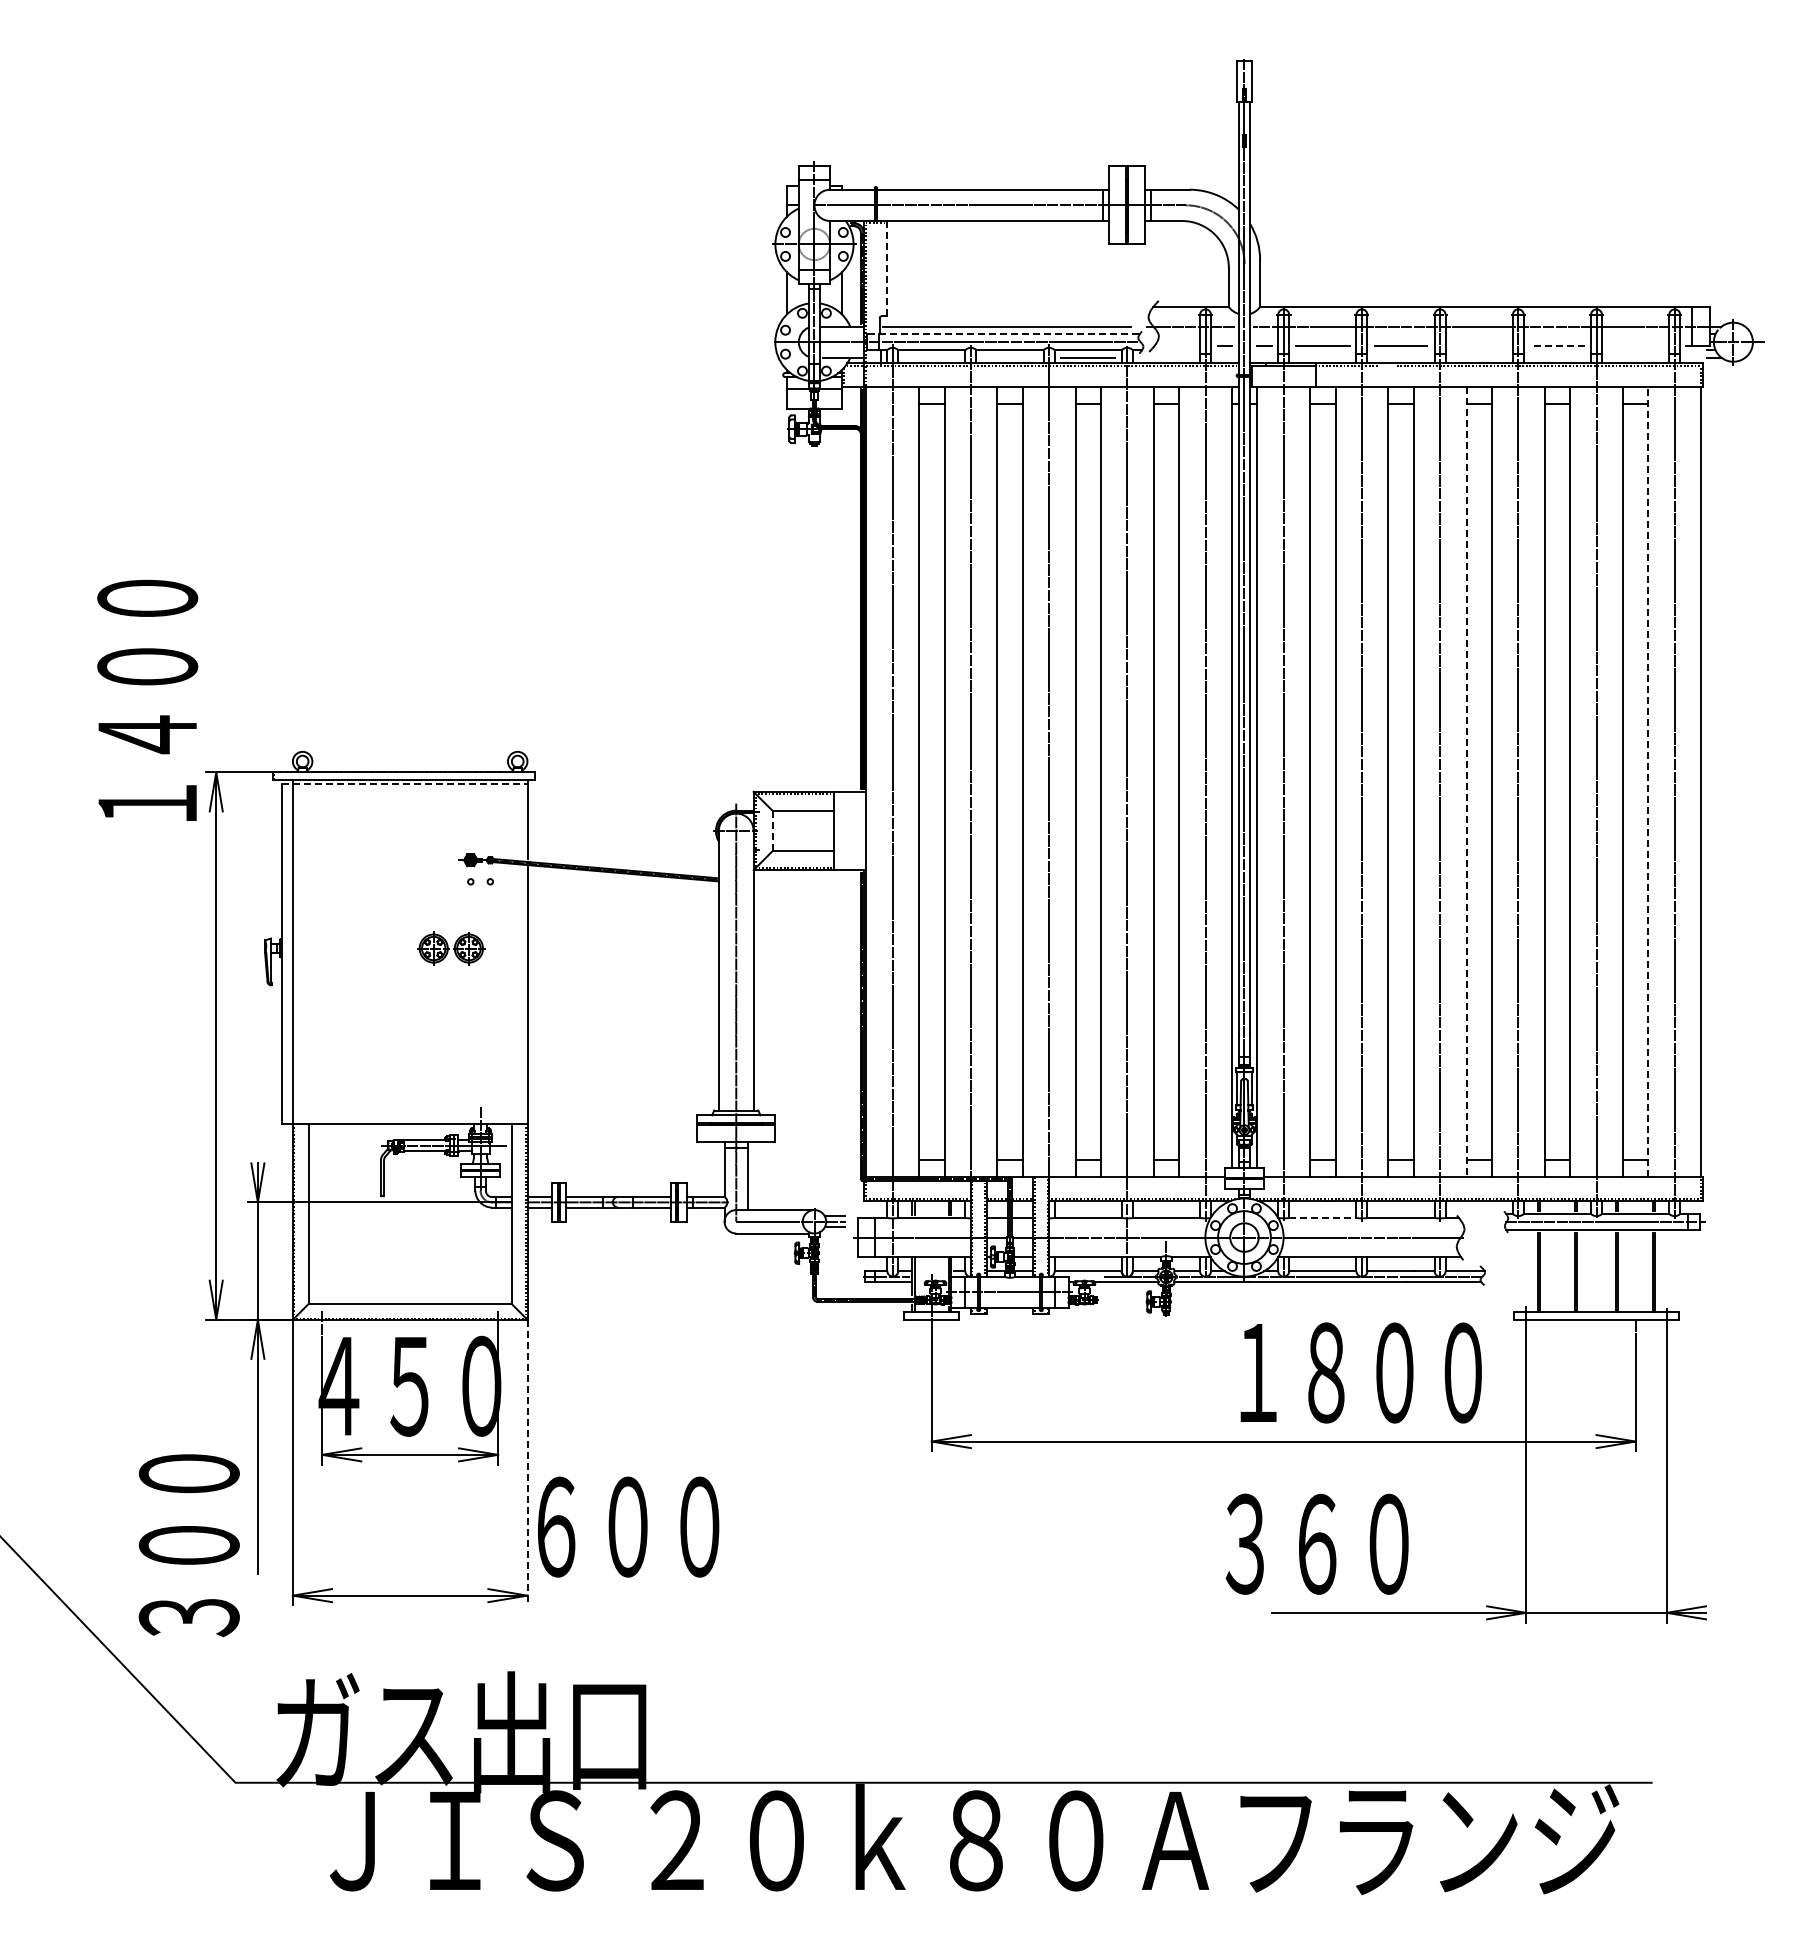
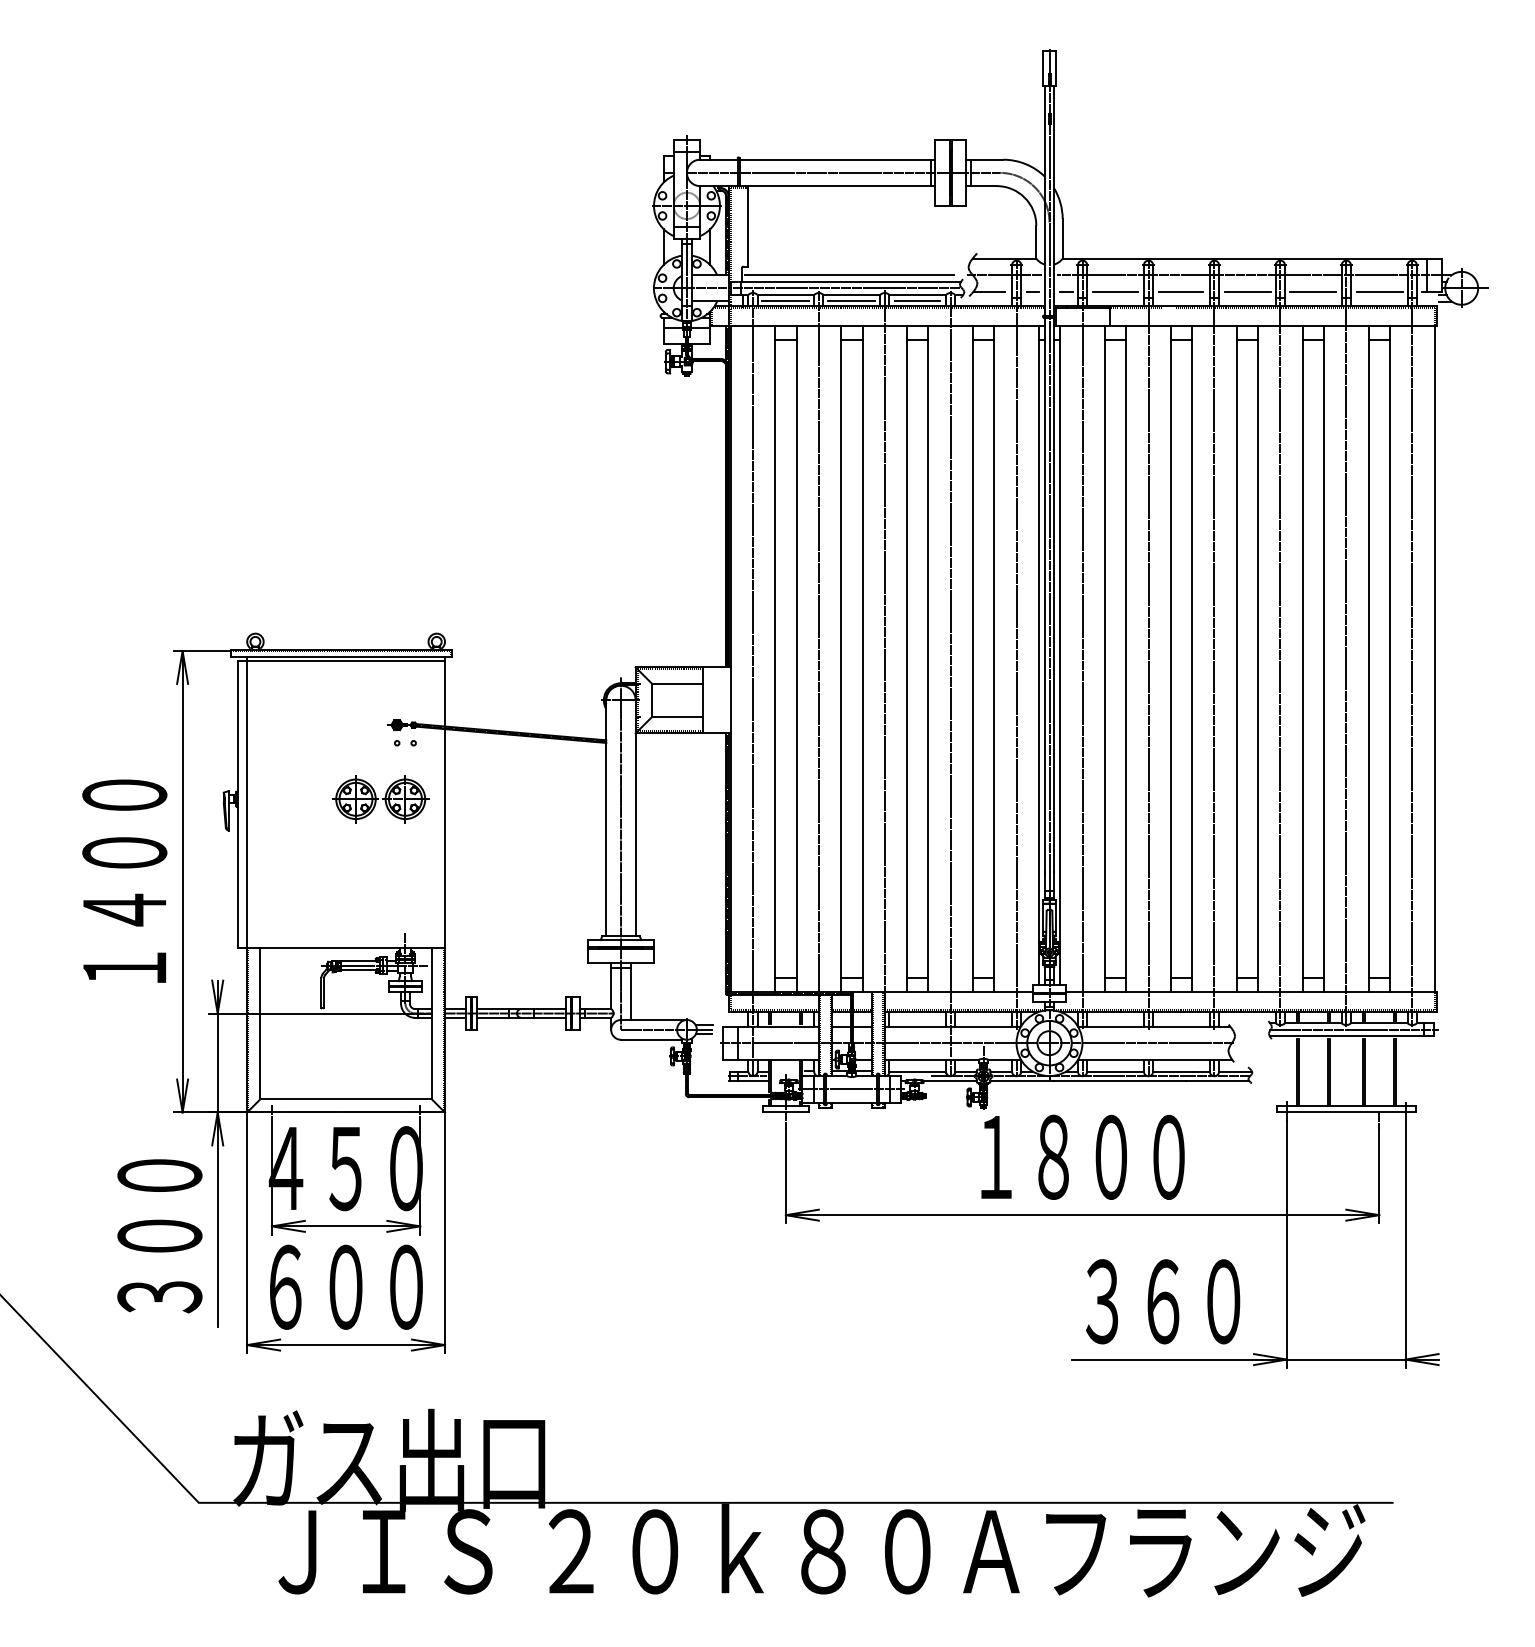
line: (887, 268) -> (748, 226), dashed -> solid
line: (1003, 334) -> (846, 281), dashed -> solid
line: (1172, 346) -> (988, 291), added
line: (1479, 346) -> (1247, 291), added
line: (1556, 346) -> (1312, 291), dashed -> solid
line: (1636, 346) -> (1380, 291), added
line: (931, 357) -> (785, 301), added
line: (1009, 357) -> (851, 301), added
text: (147, 699) -> (124, 880), moved
line: (1648, 781) -> (1390, 658), dashed -> solid
line: (1466, 782) -> (1236, 659), dashed -> solid
line: (404, 784) -> (341, 661), dashed -> solid
line: (773, 831) -> (652, 700), dashed -> solid
part: (451, 948) -> (380, 799), size x1.67
line: (1322, 1218) -> (1115, 1027), dashed -> solid
text: (1360, 1372) -> (1082, 1156), moved
line: (527, 1462) -> (445, 1232), dashed -> solid
text: (628, 1526) -> (346, 1286), moved
text: (1316, 1543) -> (1162, 1301), moved
text: (188, 1545) -> (159, 1236), moved

